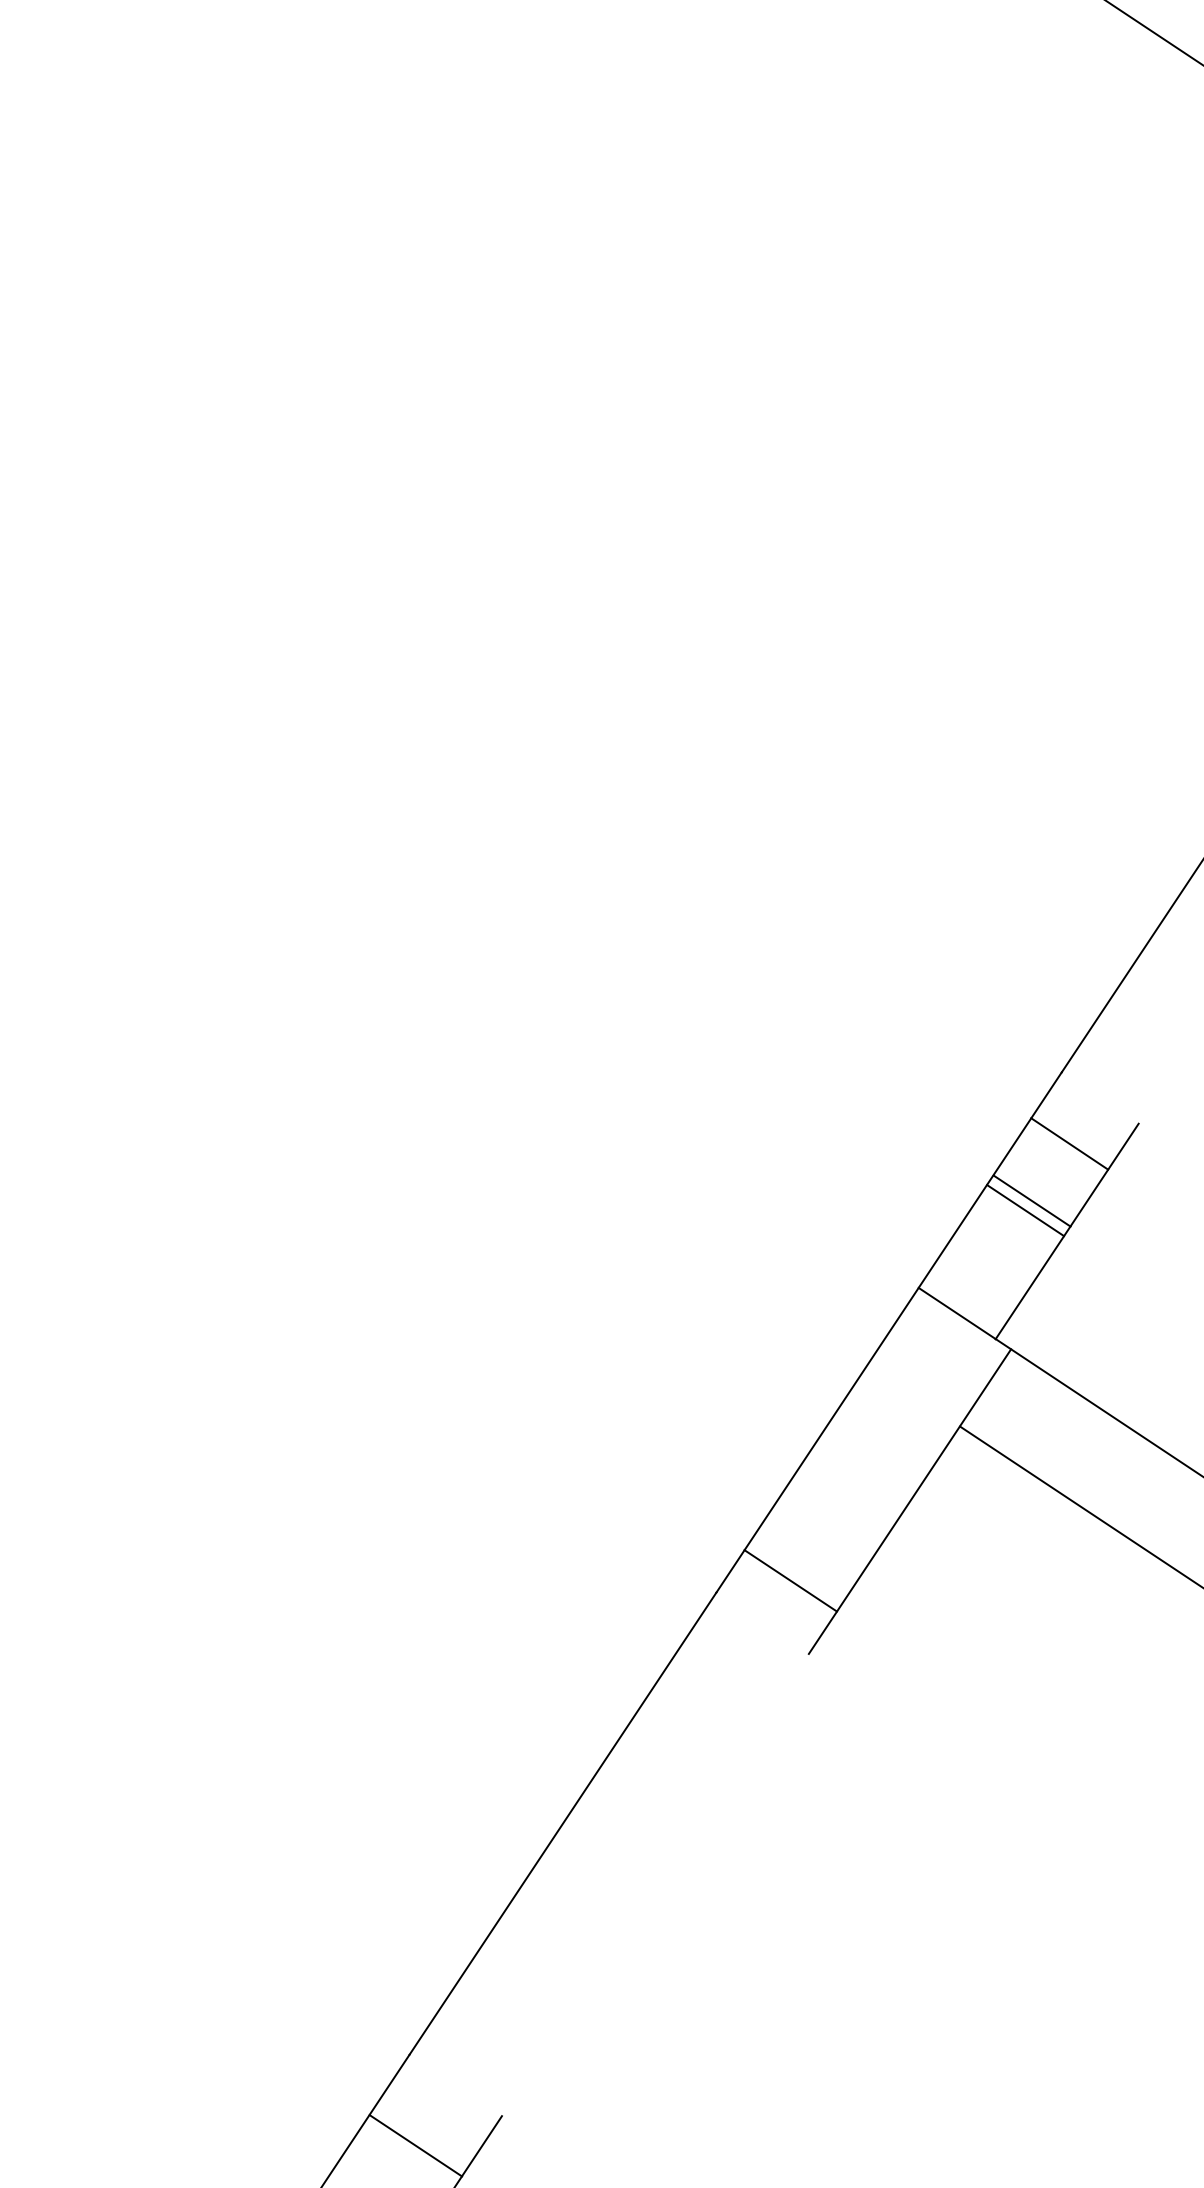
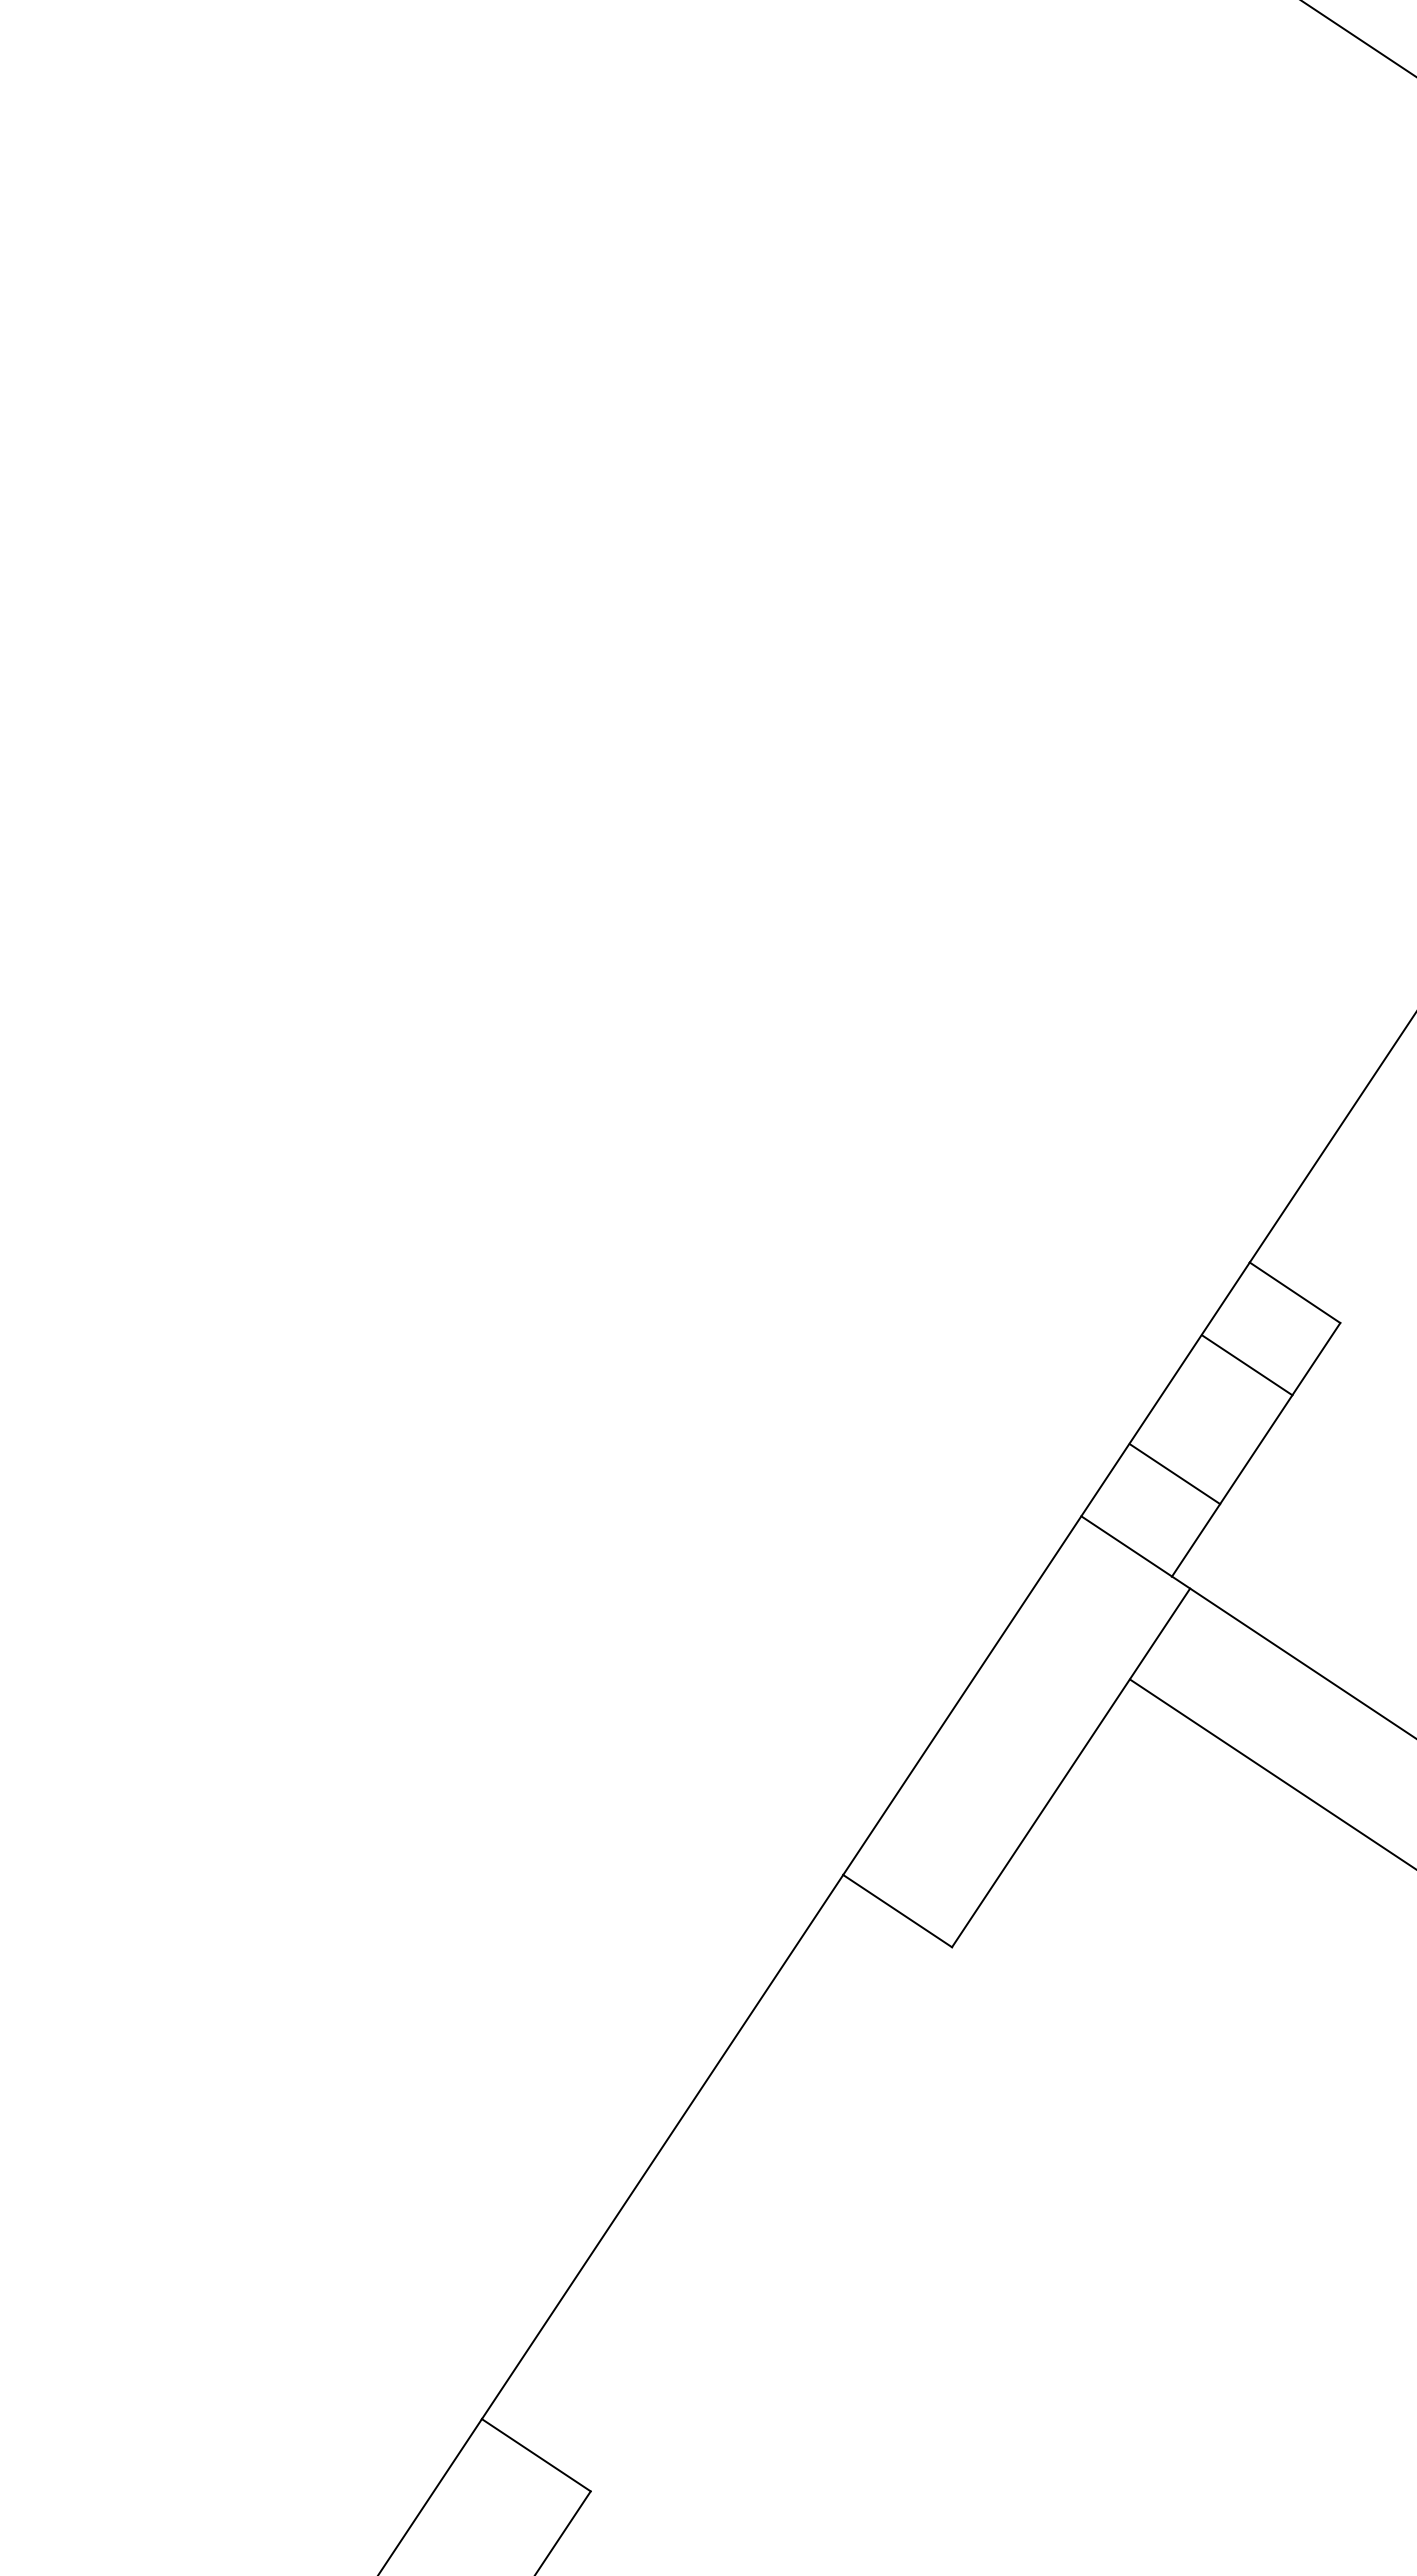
line: (1069, 1143) -> (1294, 1292), moved
line: (1031, 1201) -> (1174, 1474), moved
line: (1025, 1210) -> (1246, 1365), moved
line: (790, 1580) -> (897, 1910), moved
line: (415, 2145) -> (535, 2455), moved

